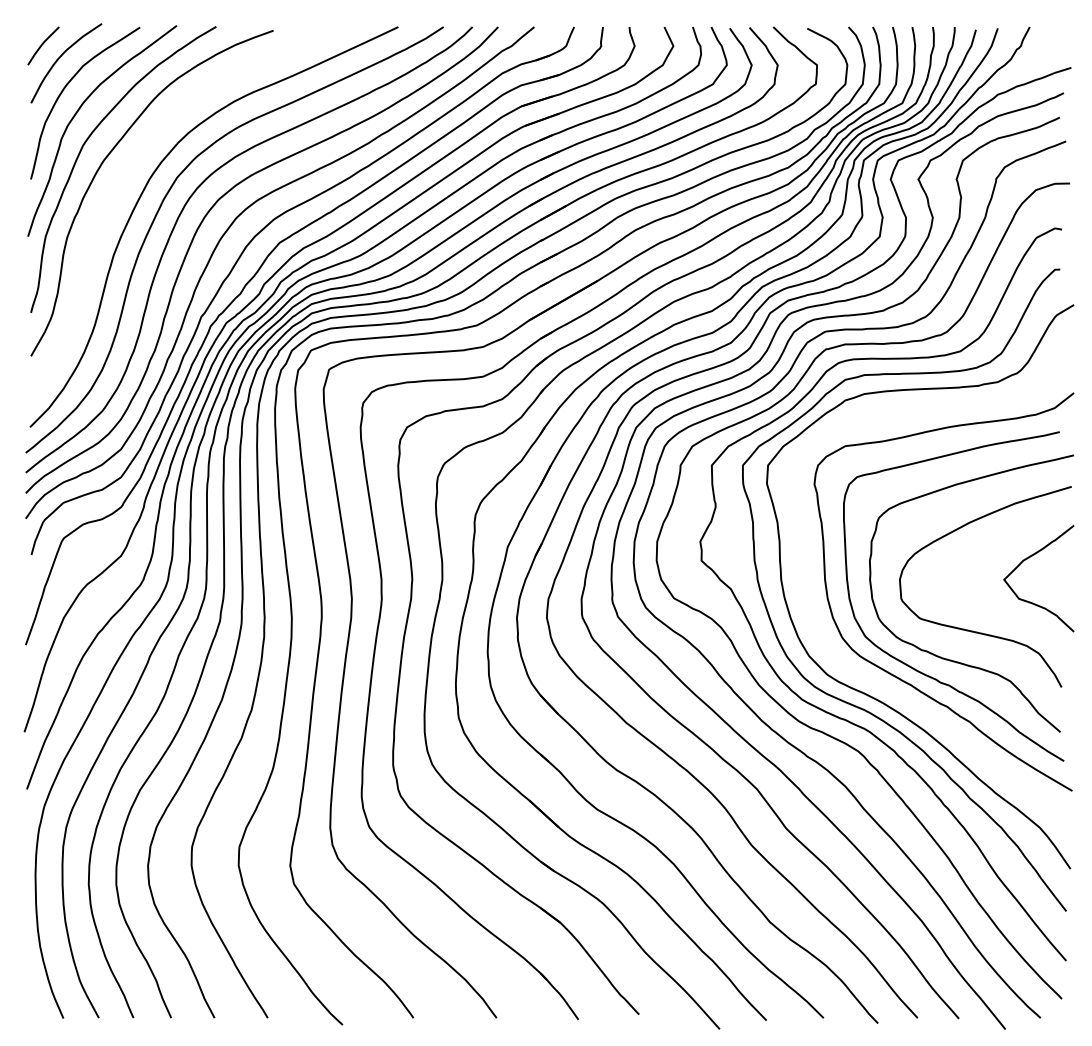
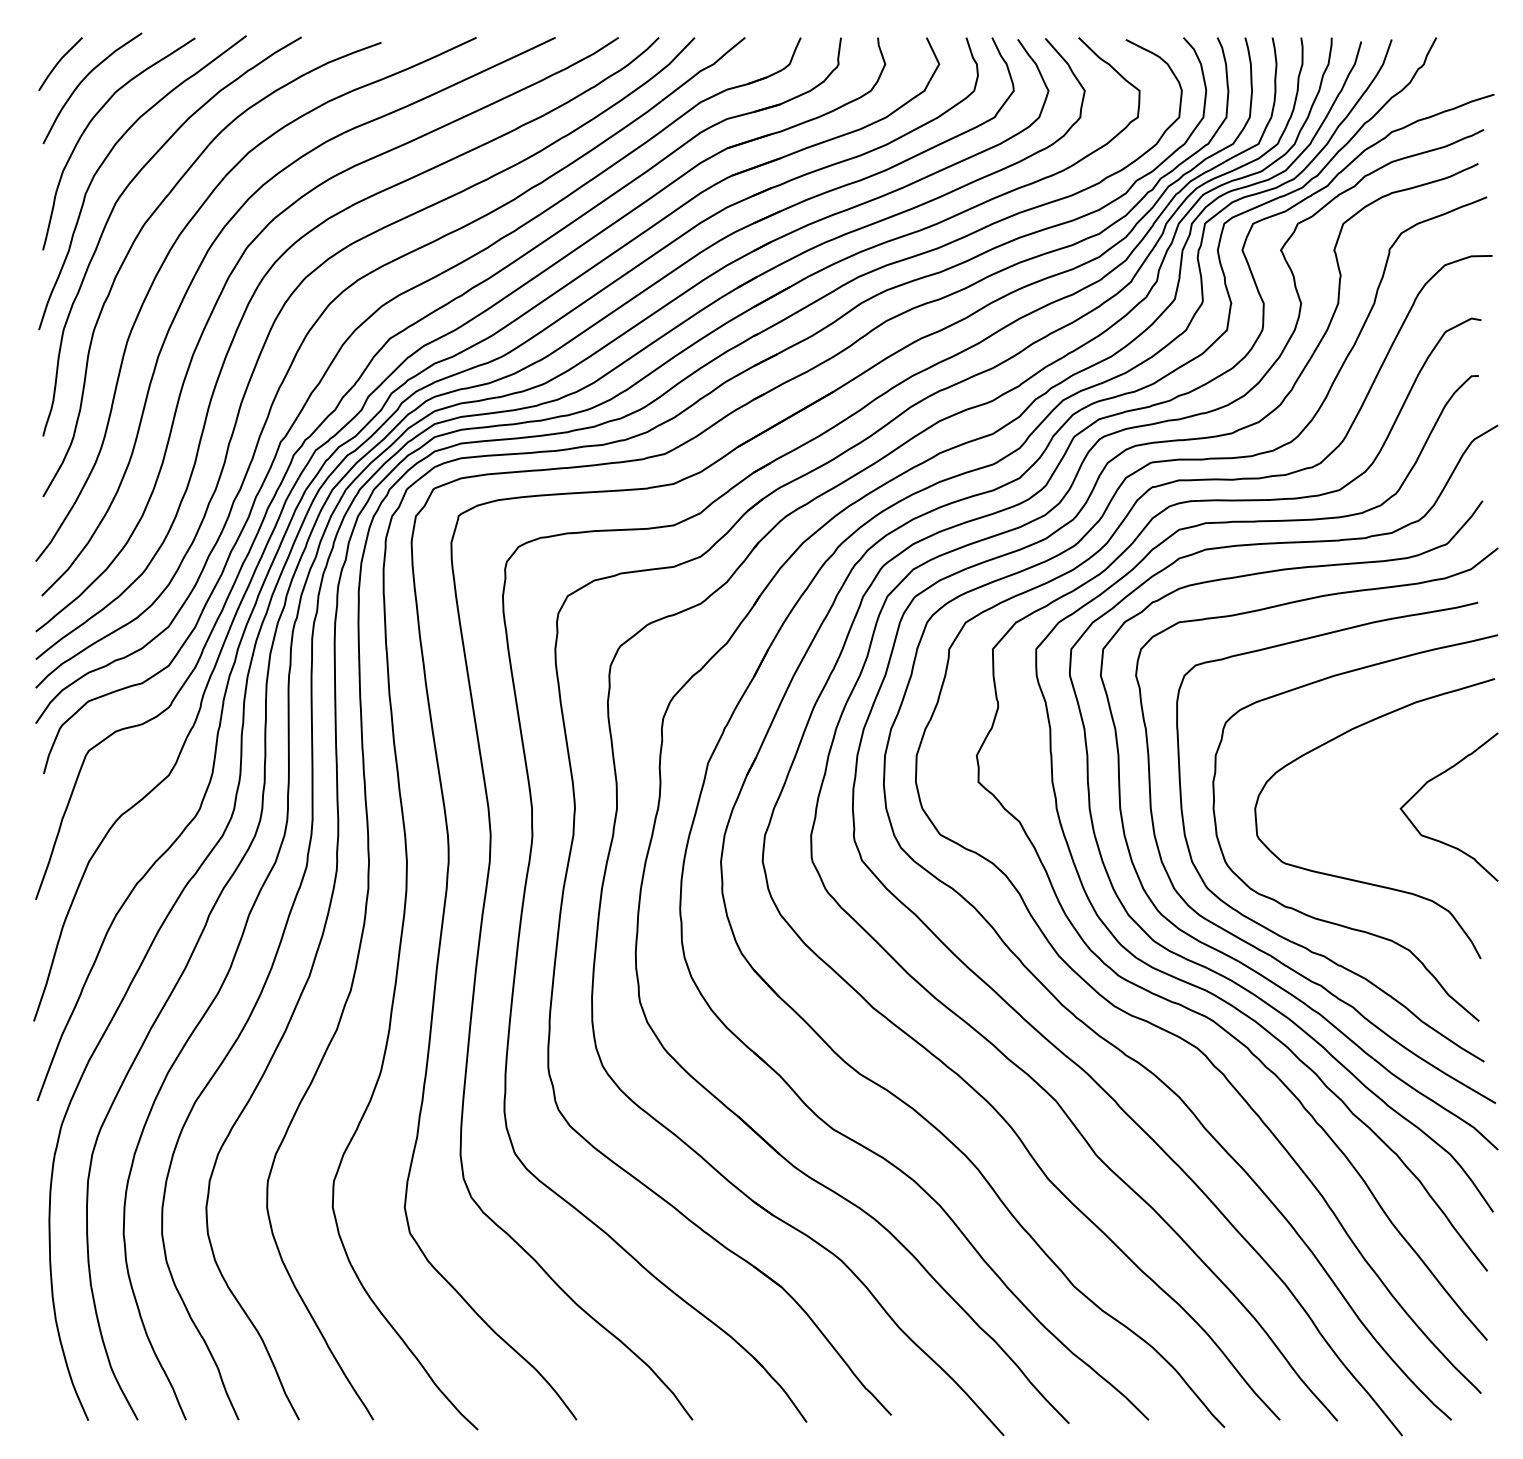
curve: (123, 179) -> (172, 250), added
curve: (883, 685) -> (1232, 956), added

